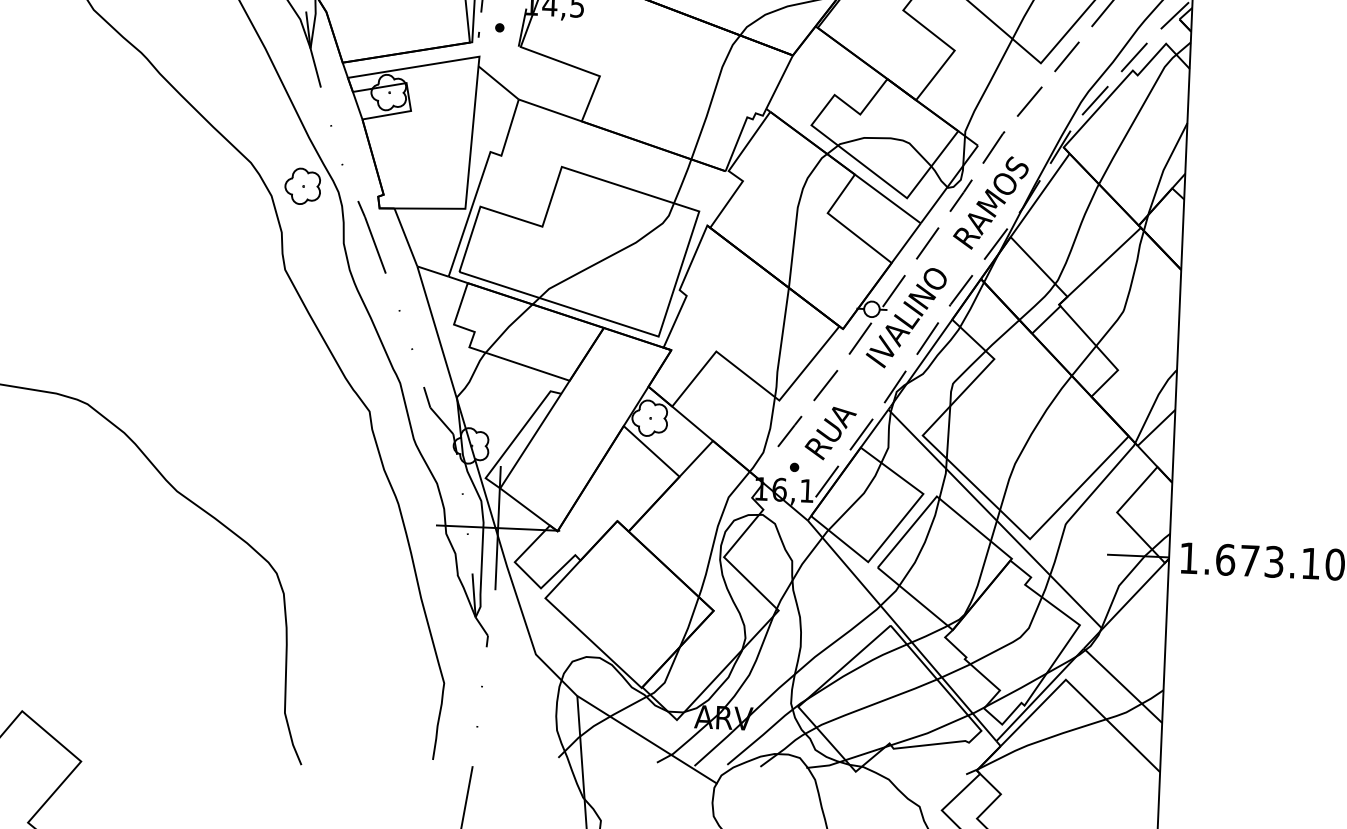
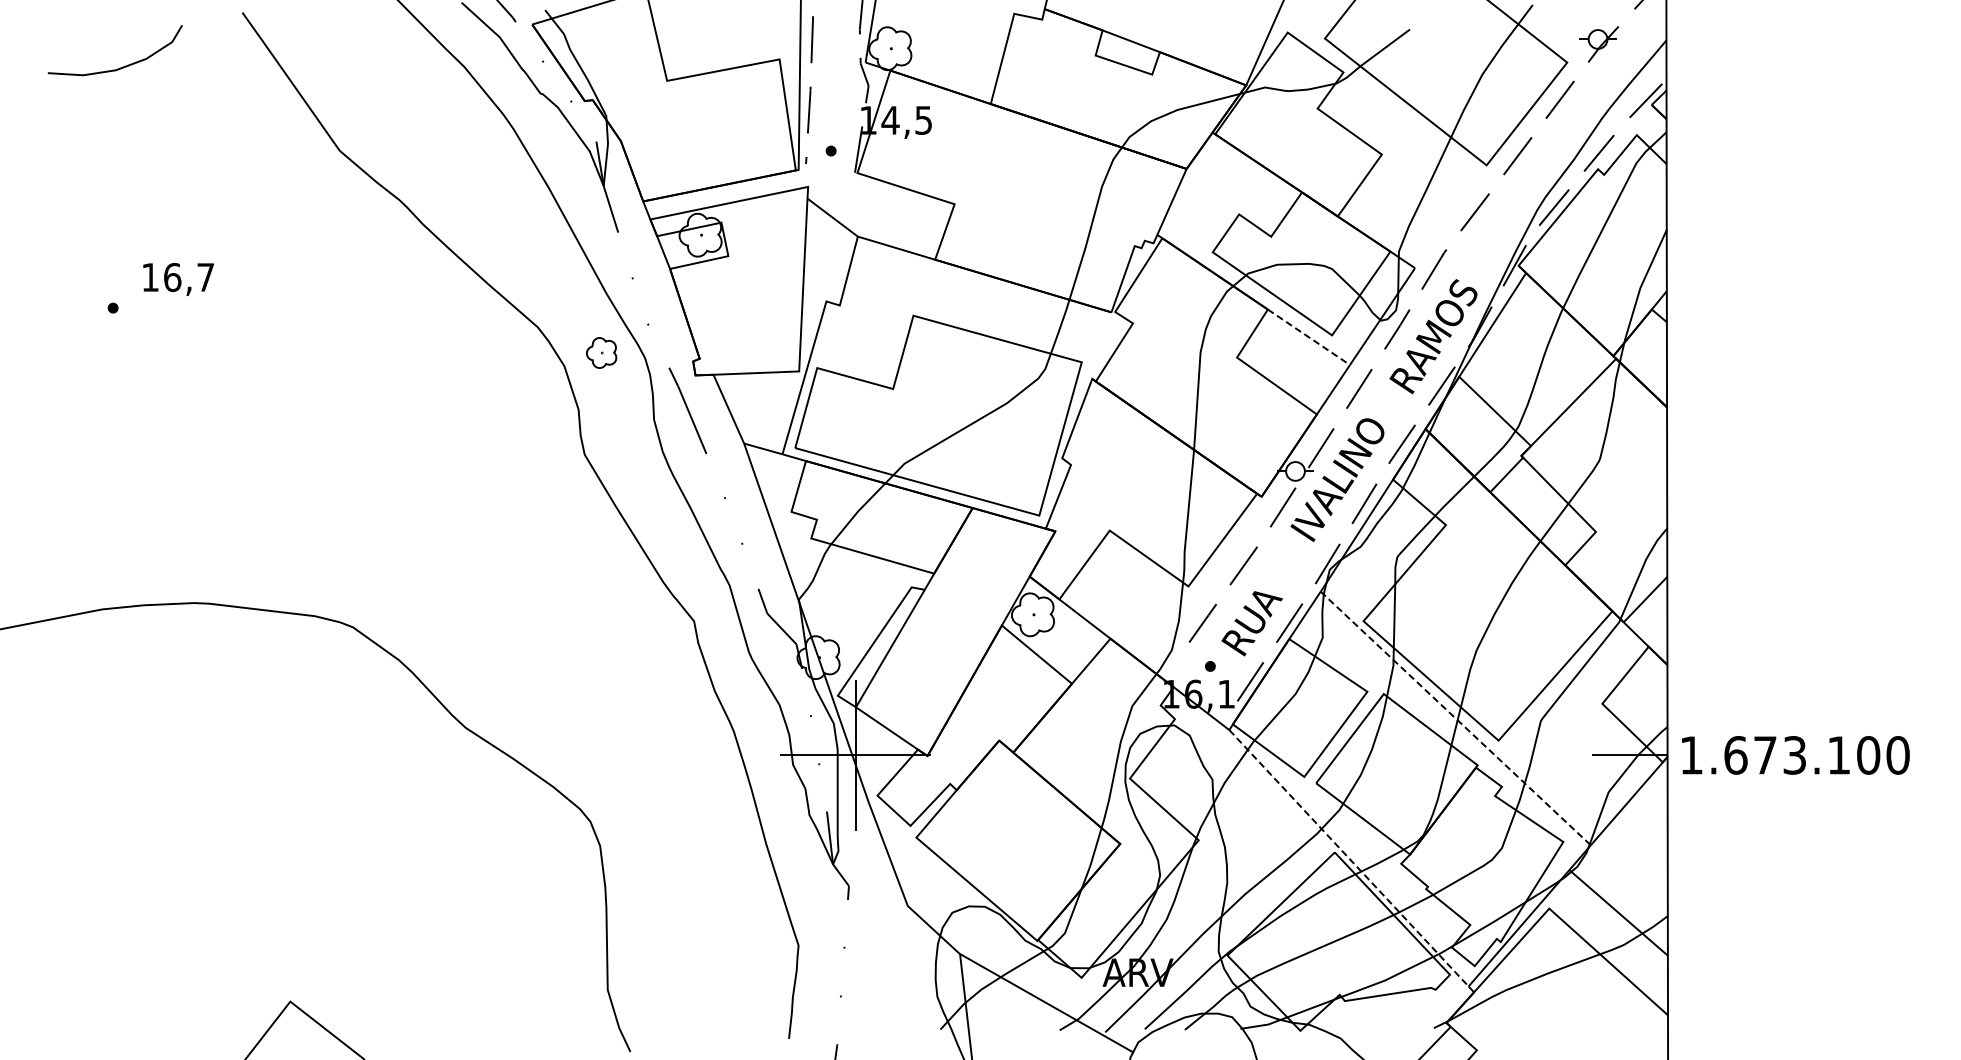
part: (302, 186) -> (601, 352), size x0.7
line: (887, 199) -> (1308, 337), solid -> dashed
line: (996, 519) -> (1456, 718), solid -> dashed
line: (902, 631) -> (1349, 858), solid -> dashed

